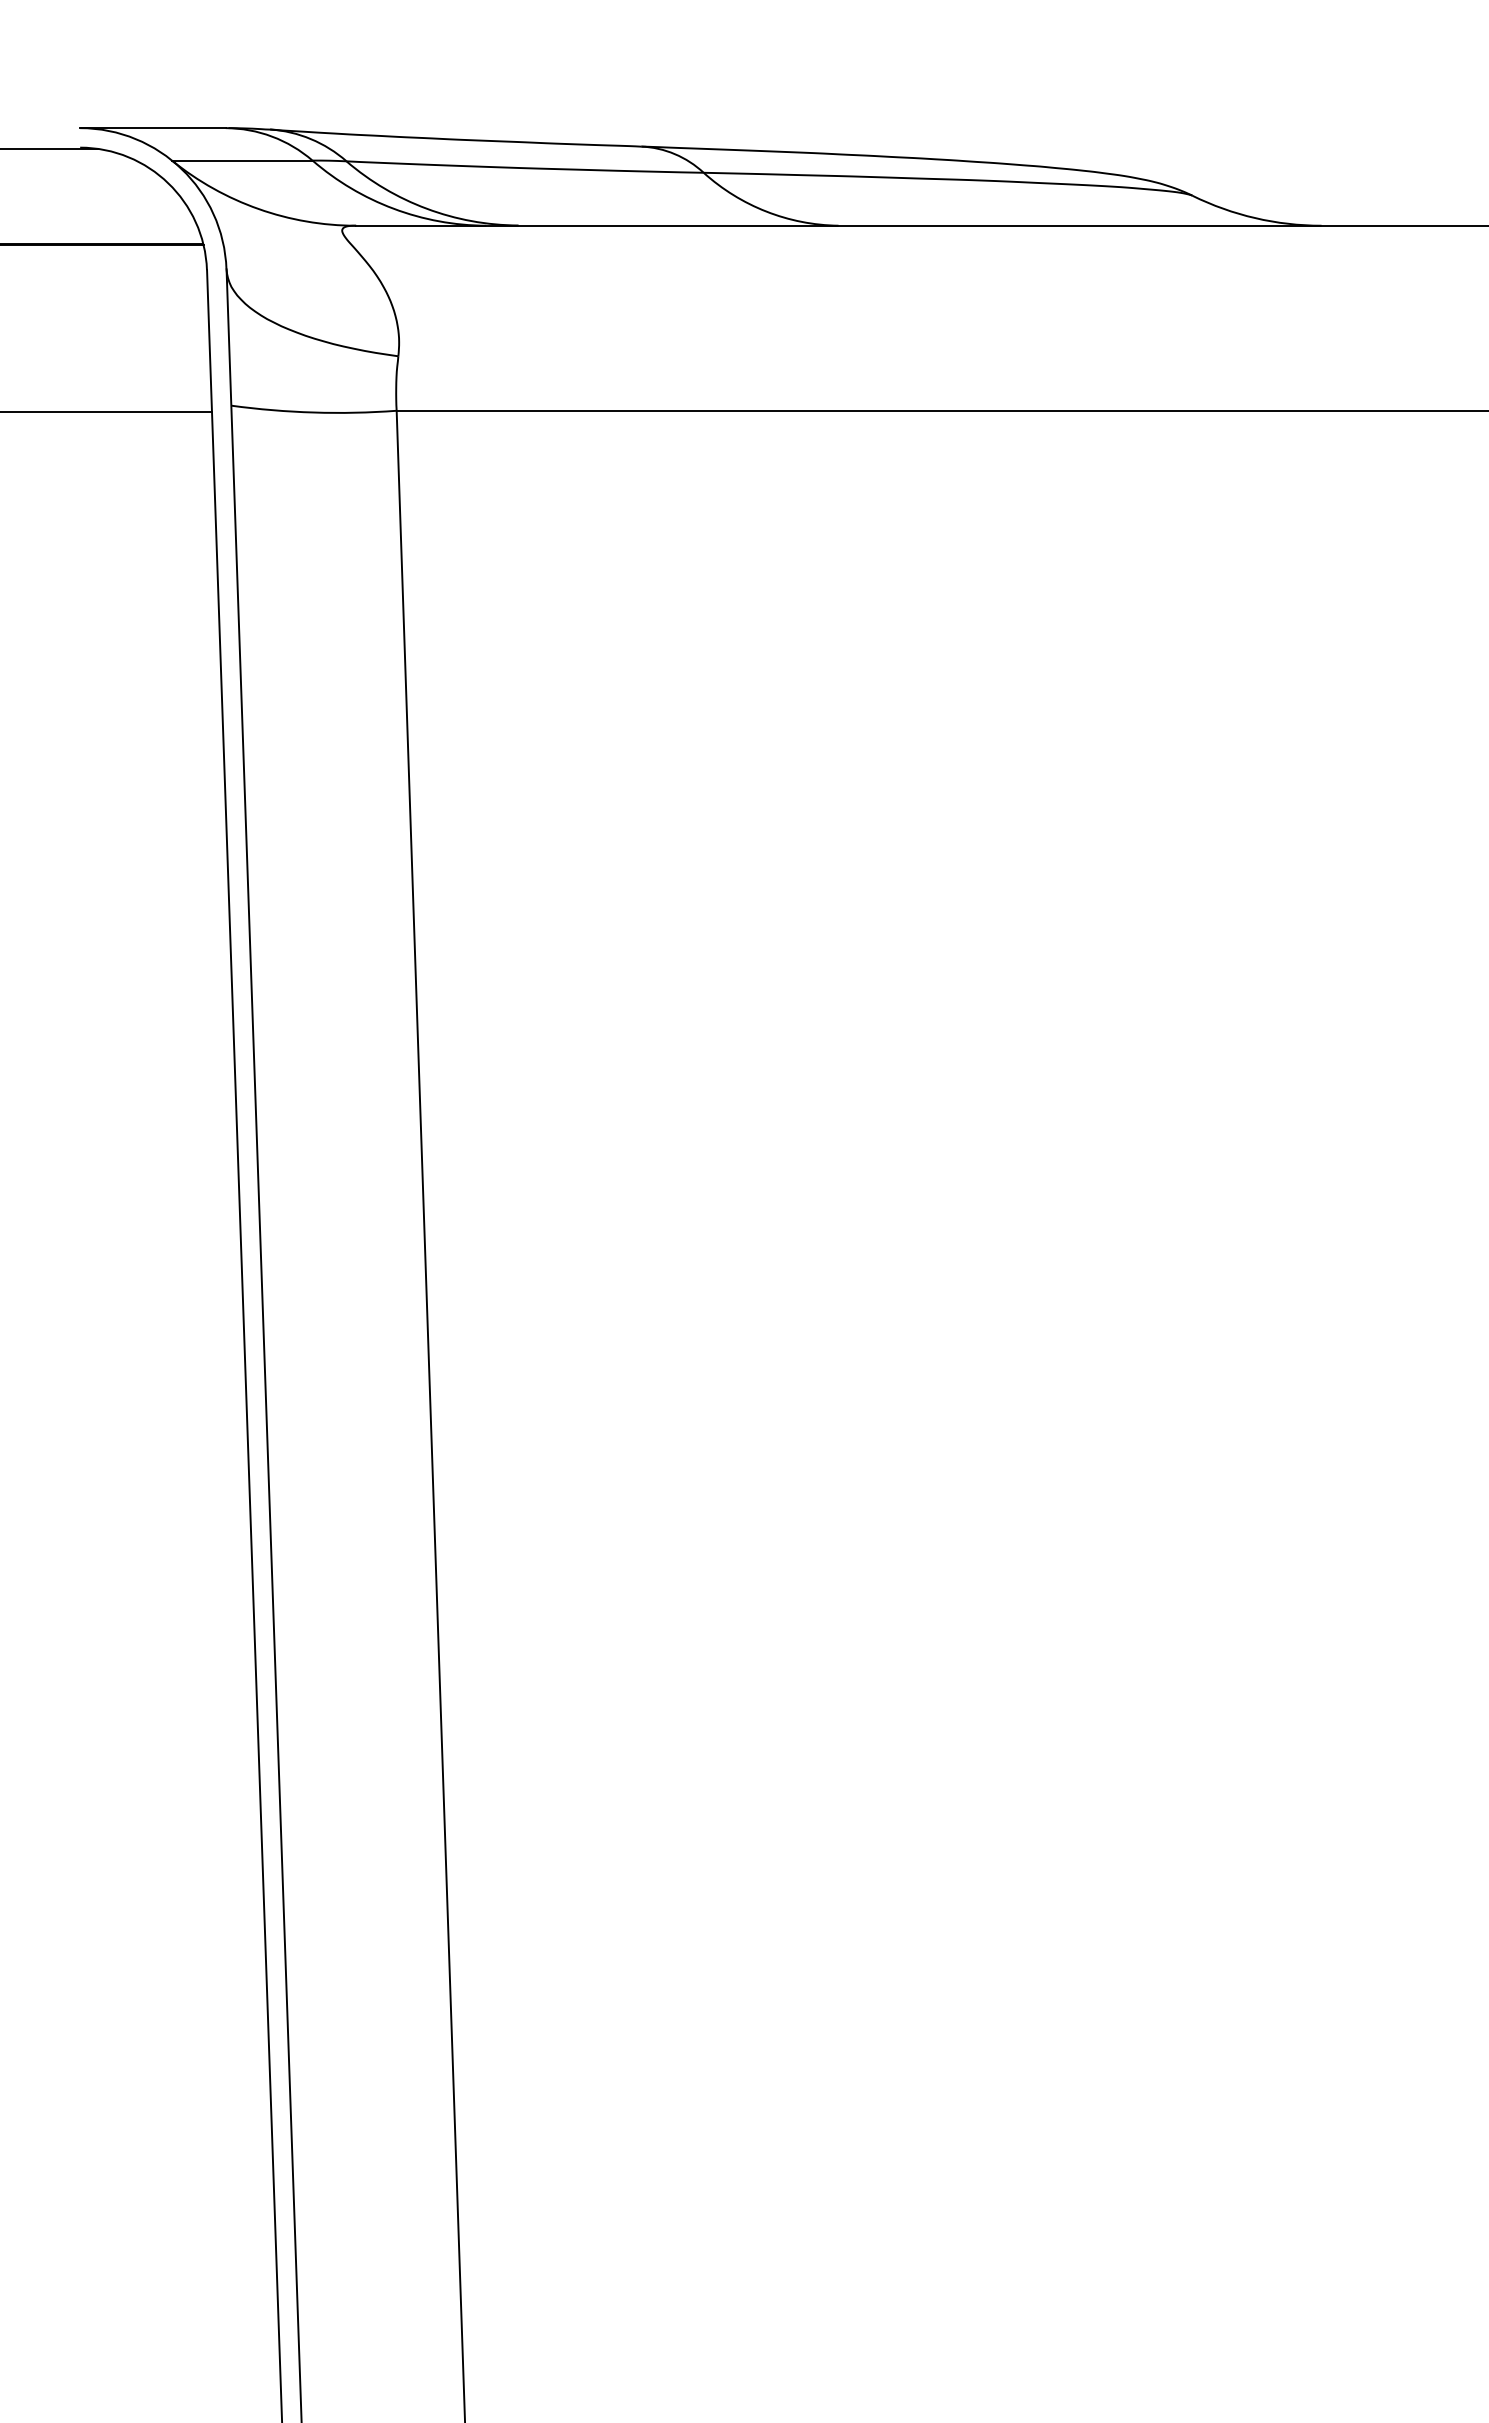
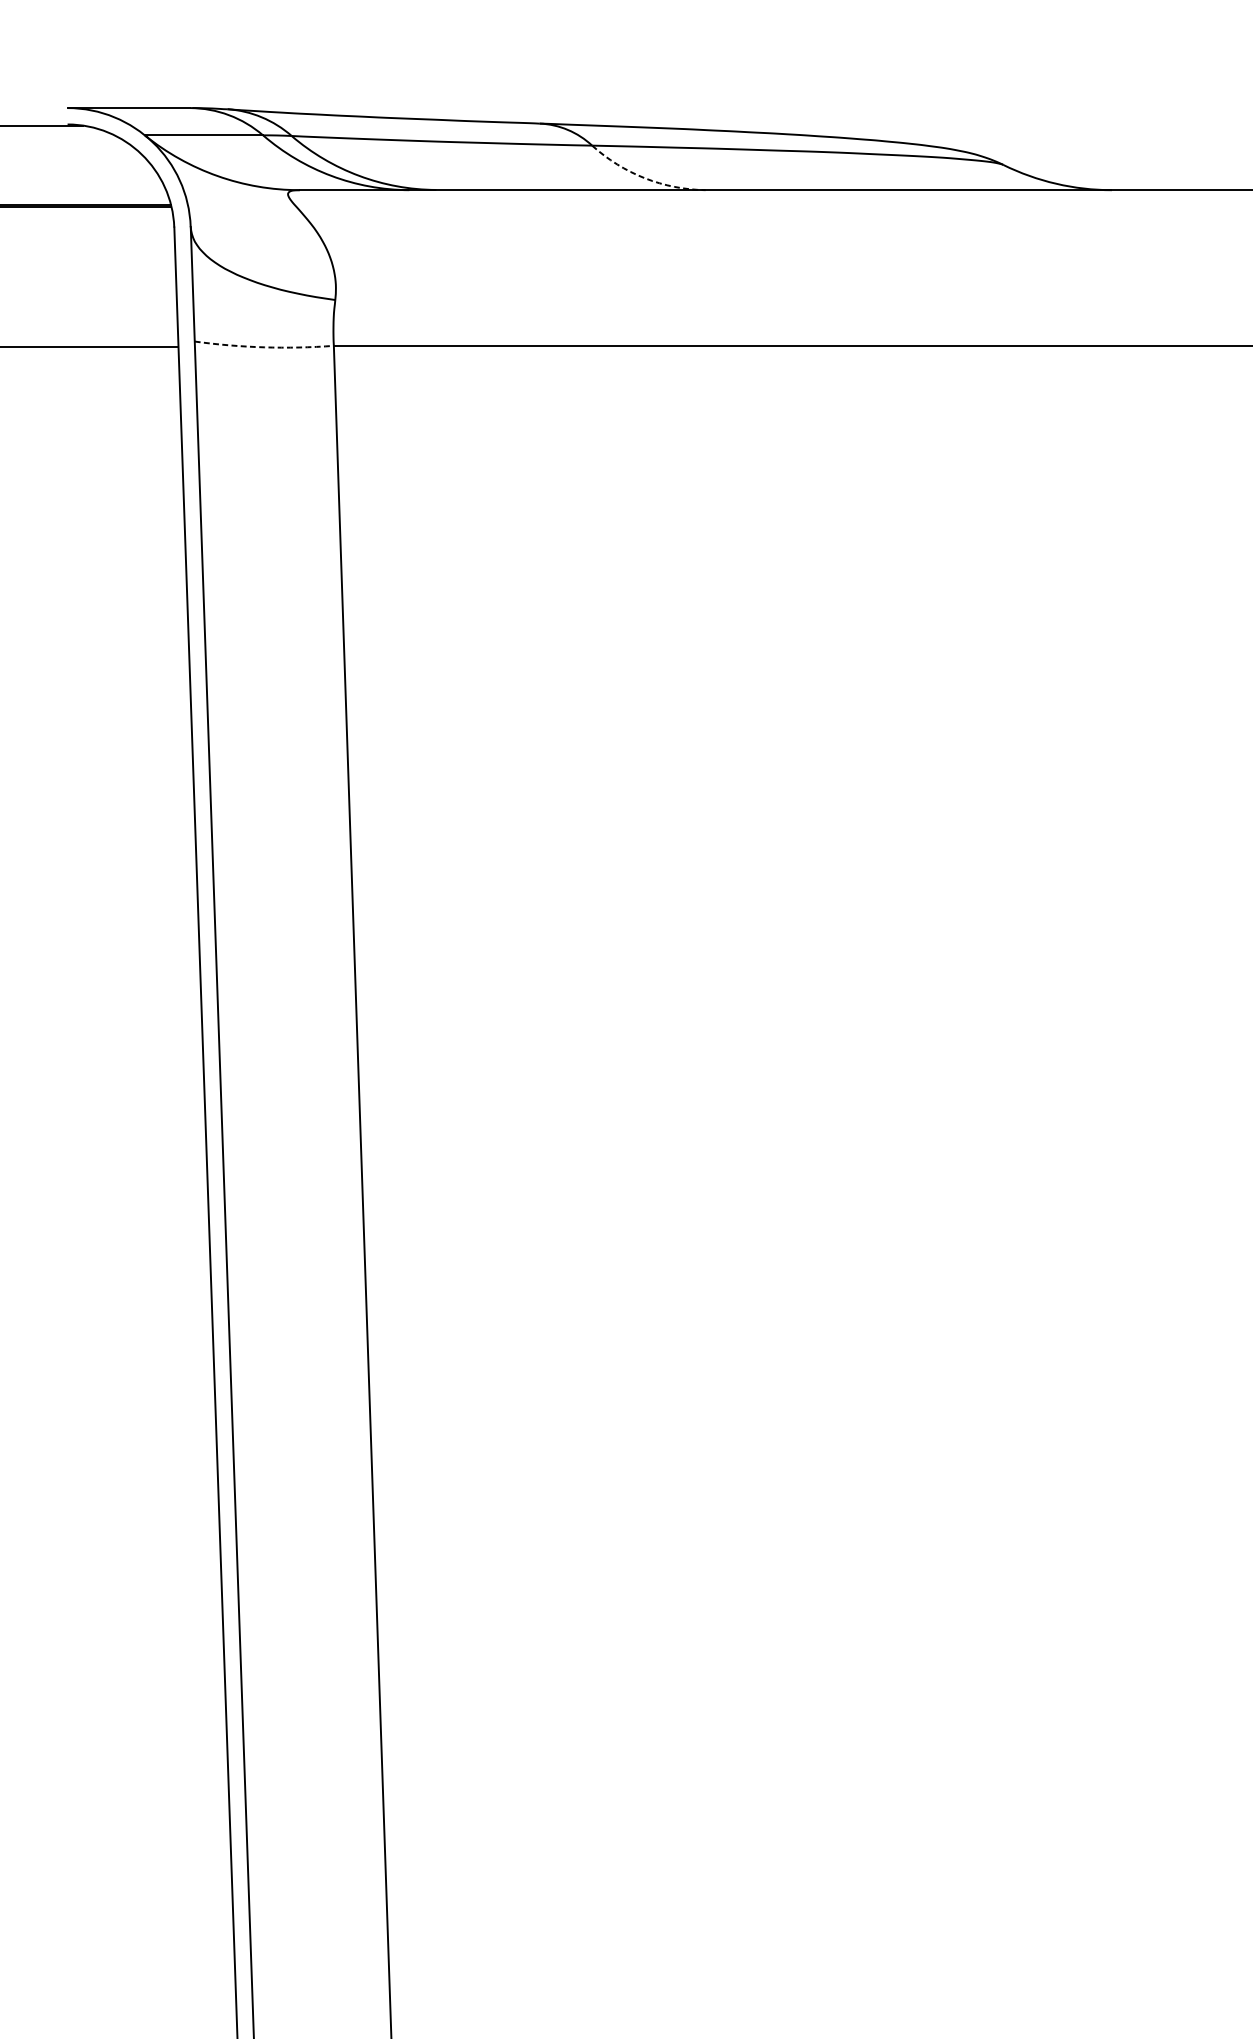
arc: (766, 211) -> (645, 178), solid -> dashed
arc: (313, 412) -> (263, 347), solid -> dashed

